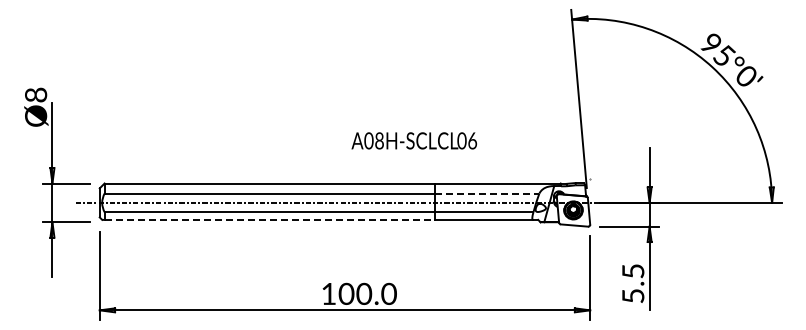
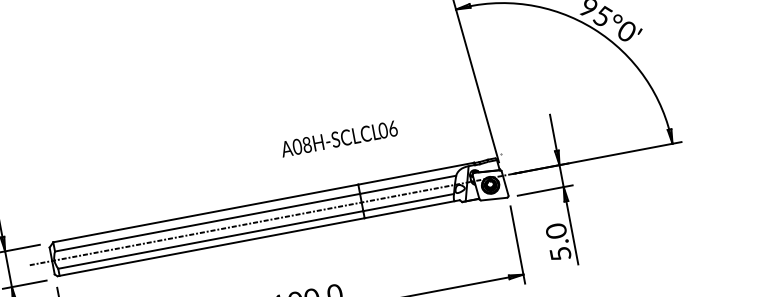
text: (413, 140) -> (338, 138), moved
line: (487, 193) -> (408, 184), dashed -> solid
line: (270, 219) -> (212, 246), dashed -> solid
text: (633, 271) -> (556, 231), 5.5 -> 5.0

